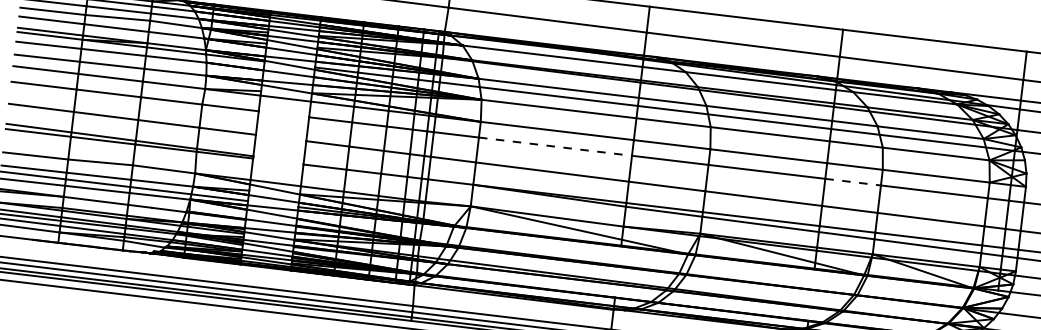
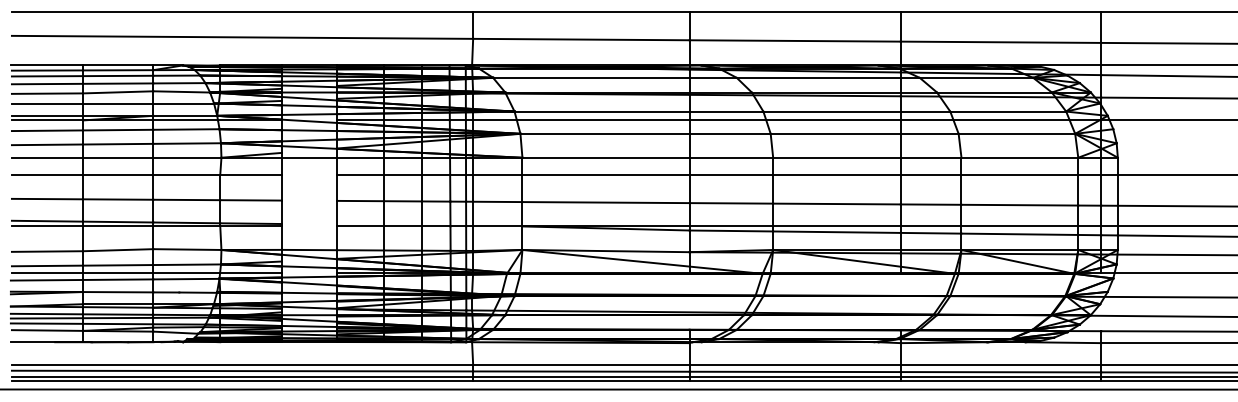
line: (555, 146) -> (606, 174), dashed -> solid
line: (853, 181) -> (931, 174), dashed -> solid

